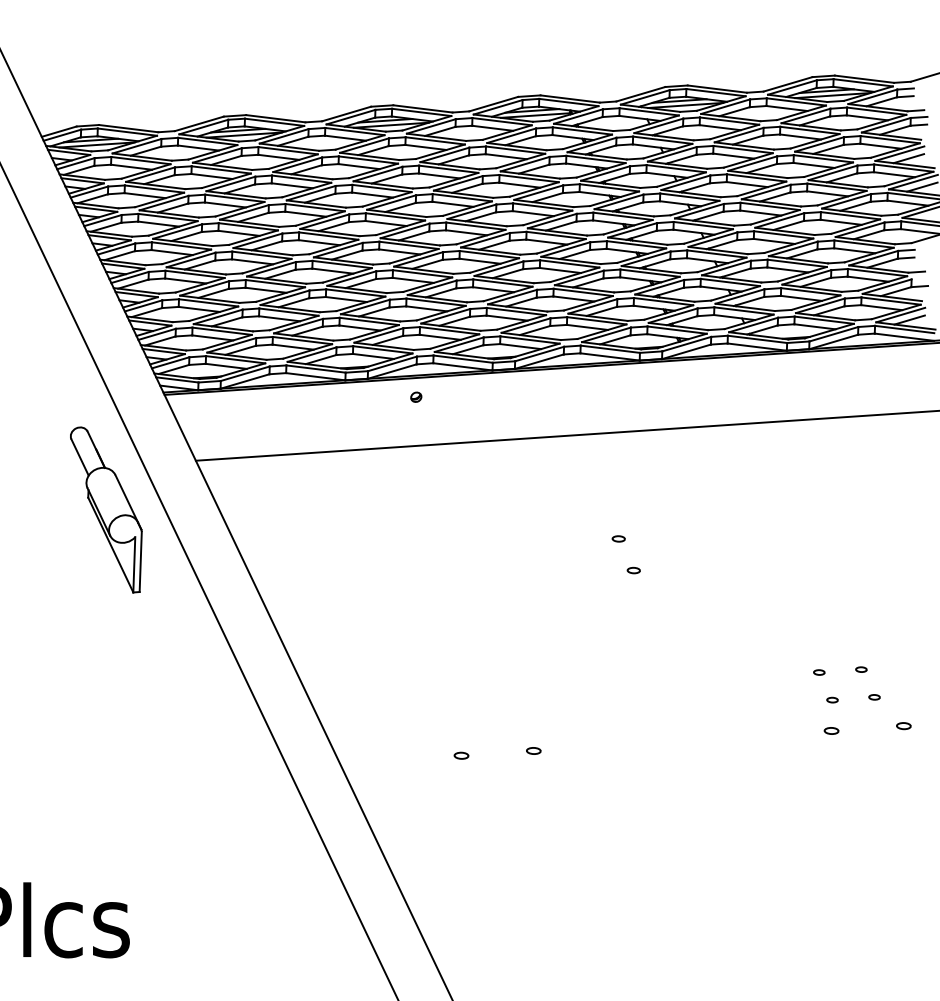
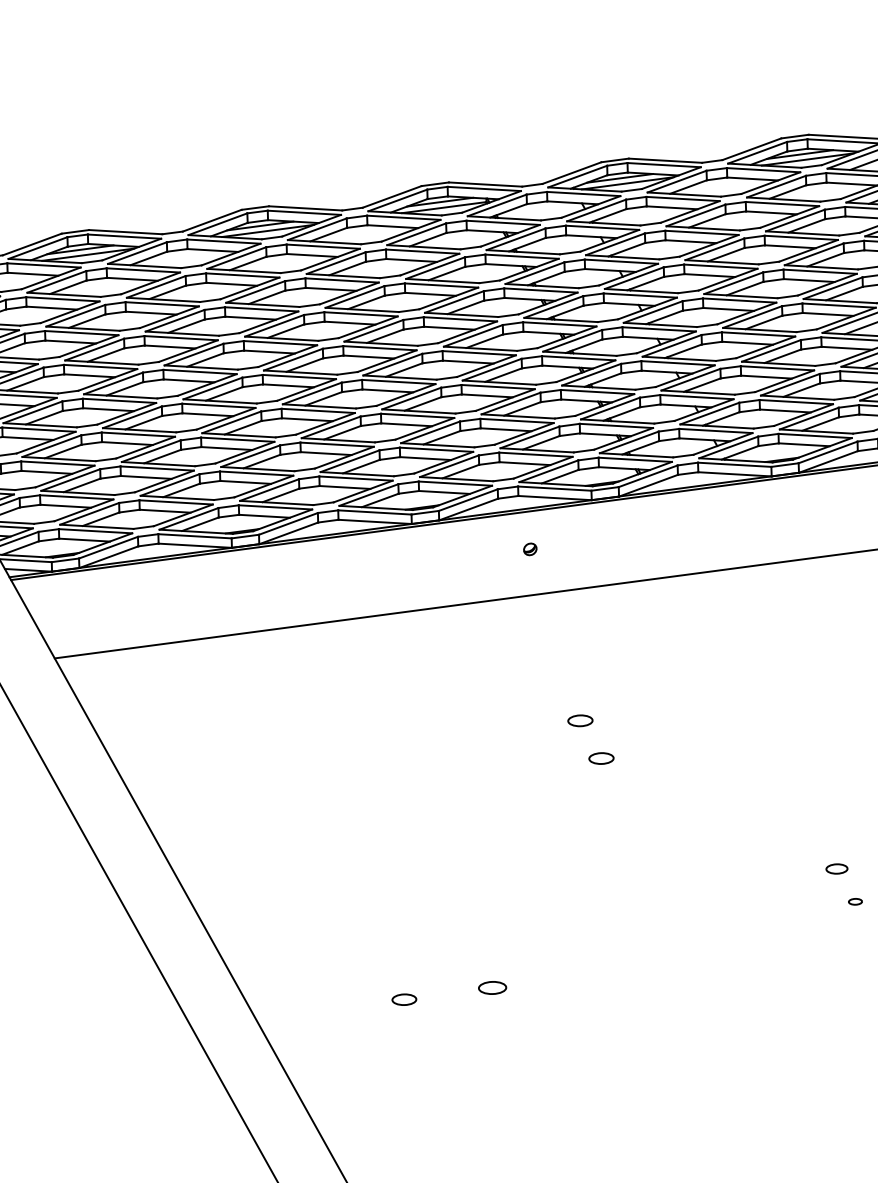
part: (416, 396) -> (530, 548), moved
part: (618, 538) -> (579, 720), size x1.6
part: (633, 570) -> (600, 758), size x1.6
part: (819, 672) -> (837, 868), size x1.6
part: (831, 730) -> (856, 939), removed
part: (533, 750) -> (492, 987), size x1.6
part: (461, 755) -> (404, 999), size x1.4

